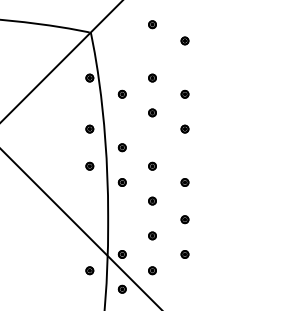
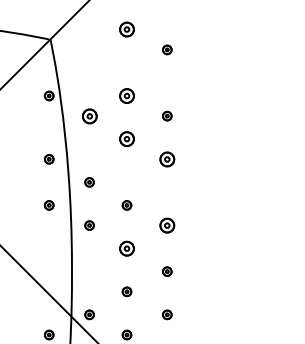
part: (152, 24) -> (126, 29), size x1.6
part: (152, 77) -> (126, 95), size x1.6
part: (121, 93) -> (88, 115), size x1.6
part: (152, 112) -> (126, 138), size x1.6
part: (184, 128) -> (166, 158), size x1.6
part: (184, 182) -> (166, 225), size x1.6
part: (152, 200) -> (126, 247), size x1.6

